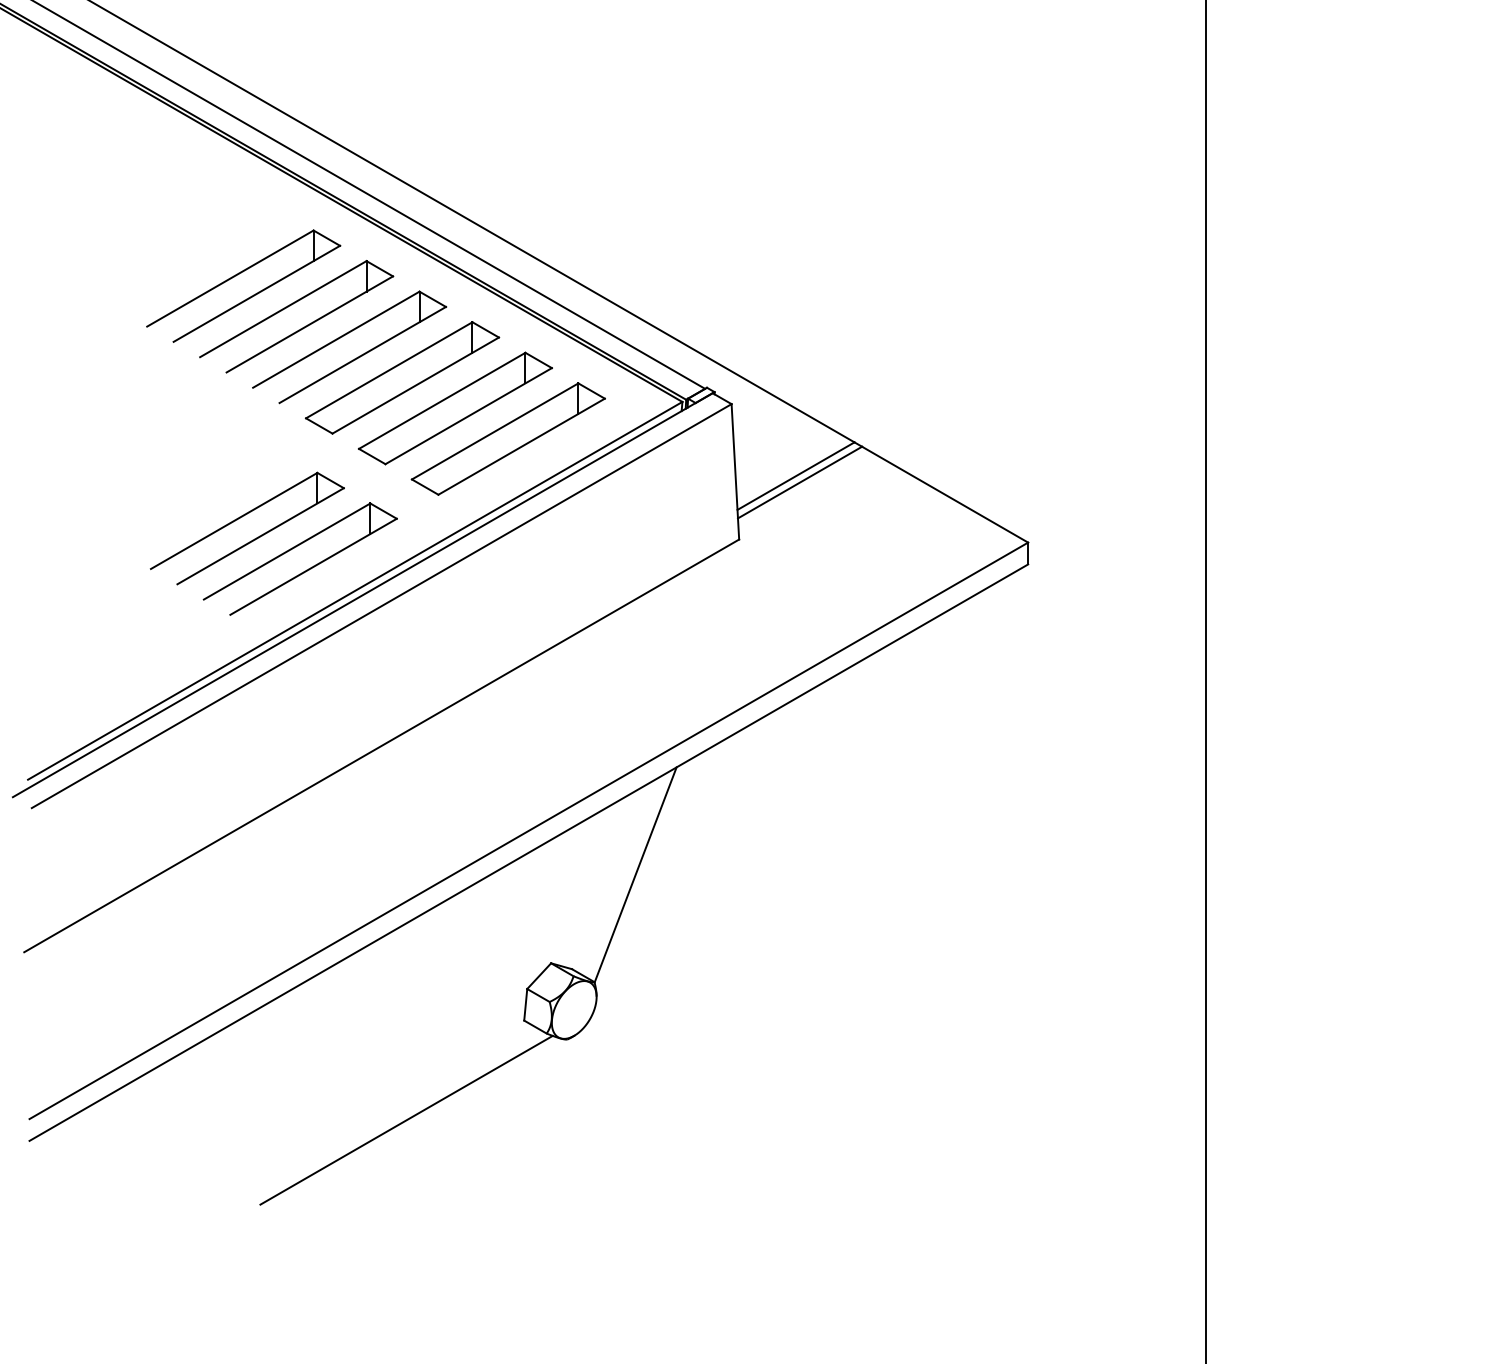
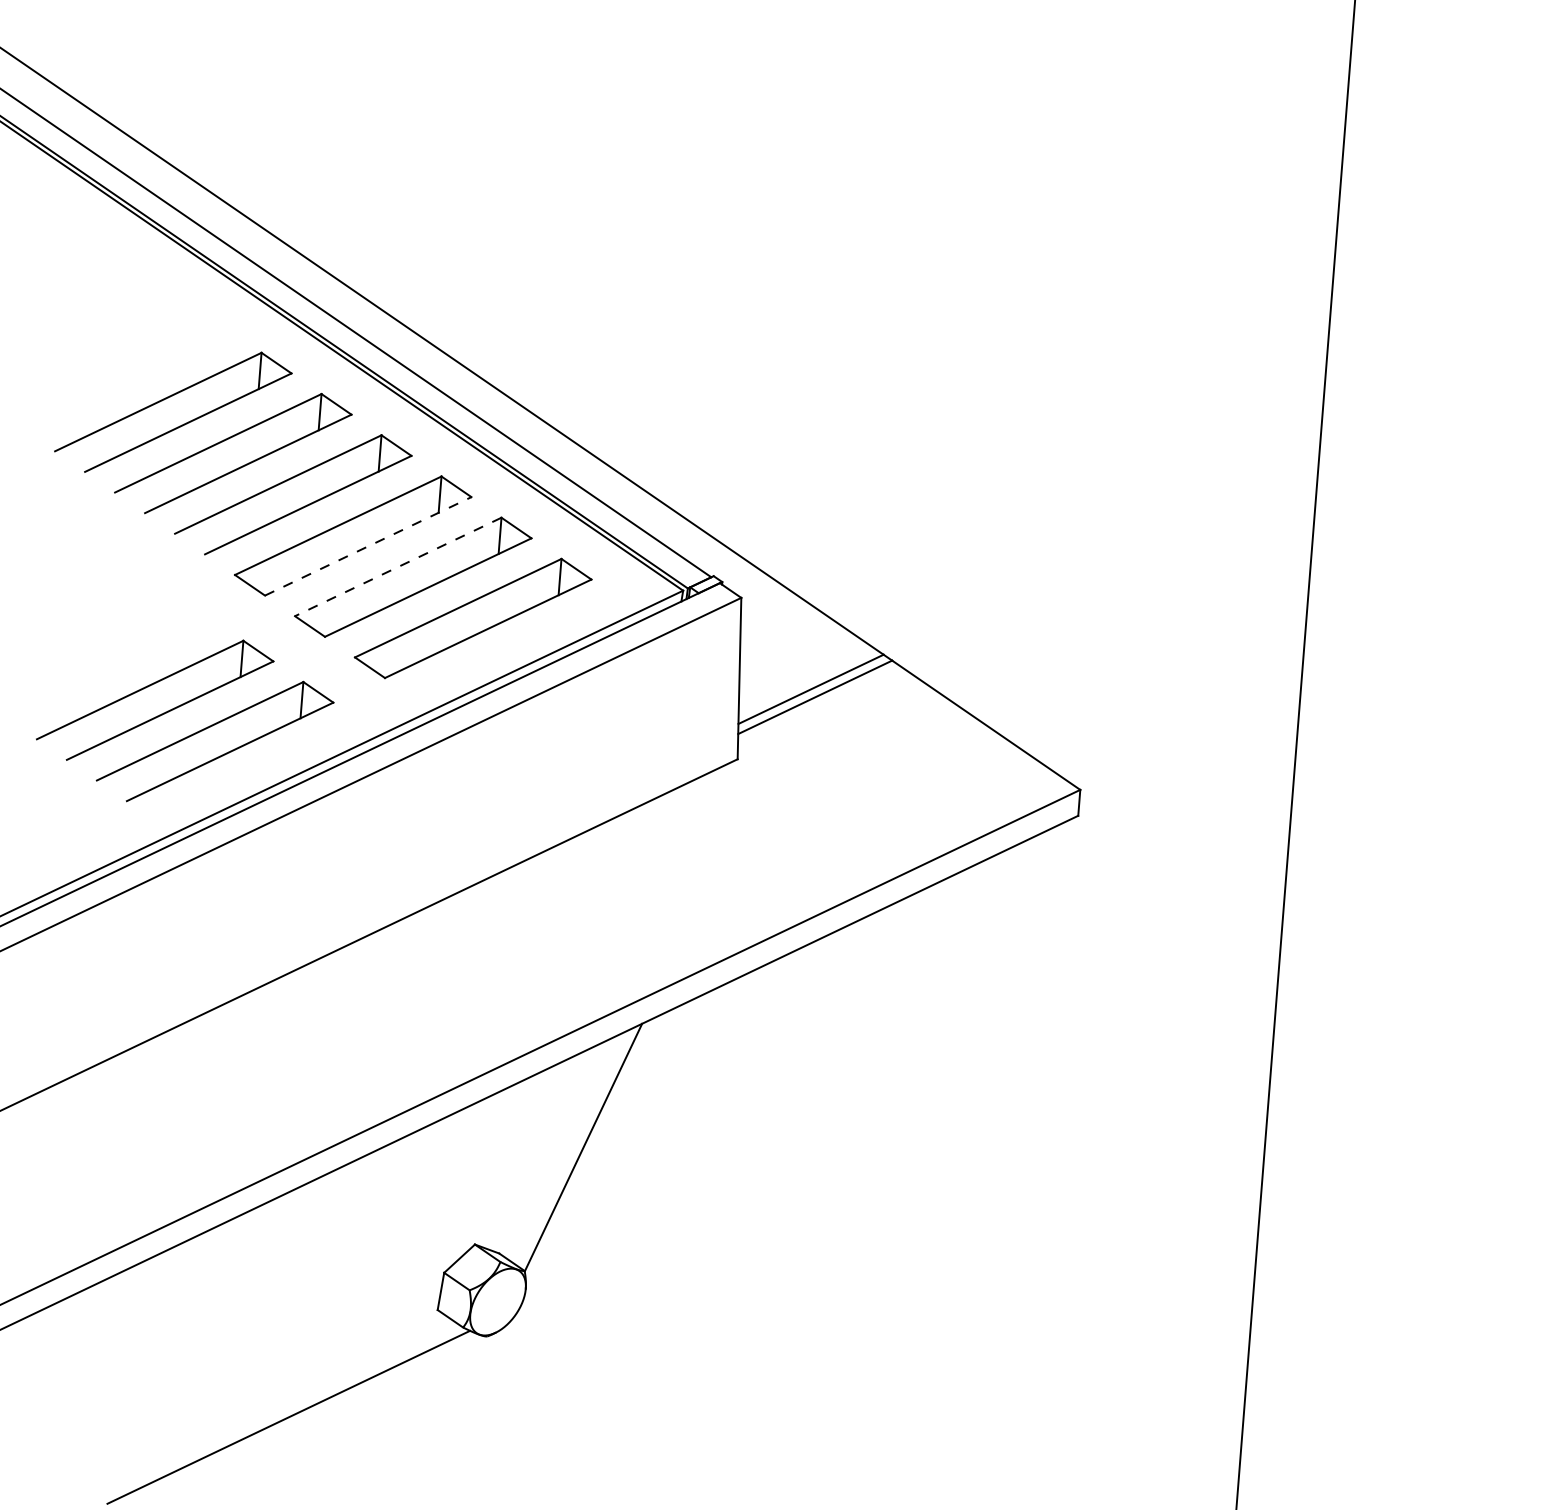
line: (416, 385) -> (369, 546), solid -> dashed
line: (441, 401) -> (397, 567), solid -> dashed

